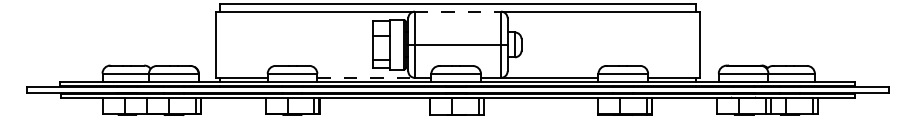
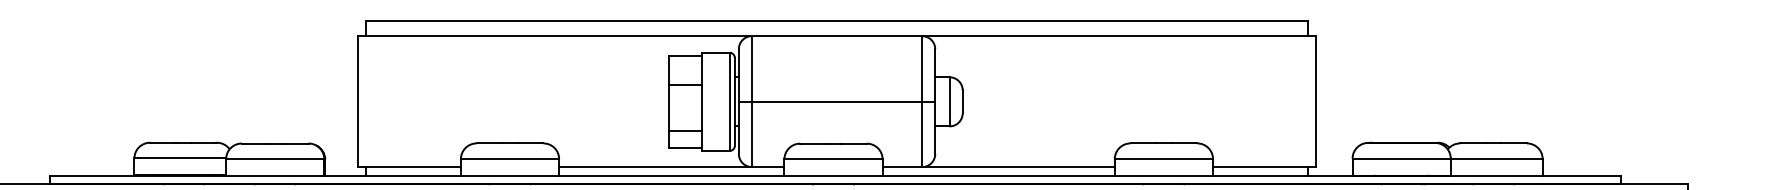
line: (458, 11) -> (838, 35), dashed -> solid
line: (366, 77) -> (656, 166), dashed -> solid

